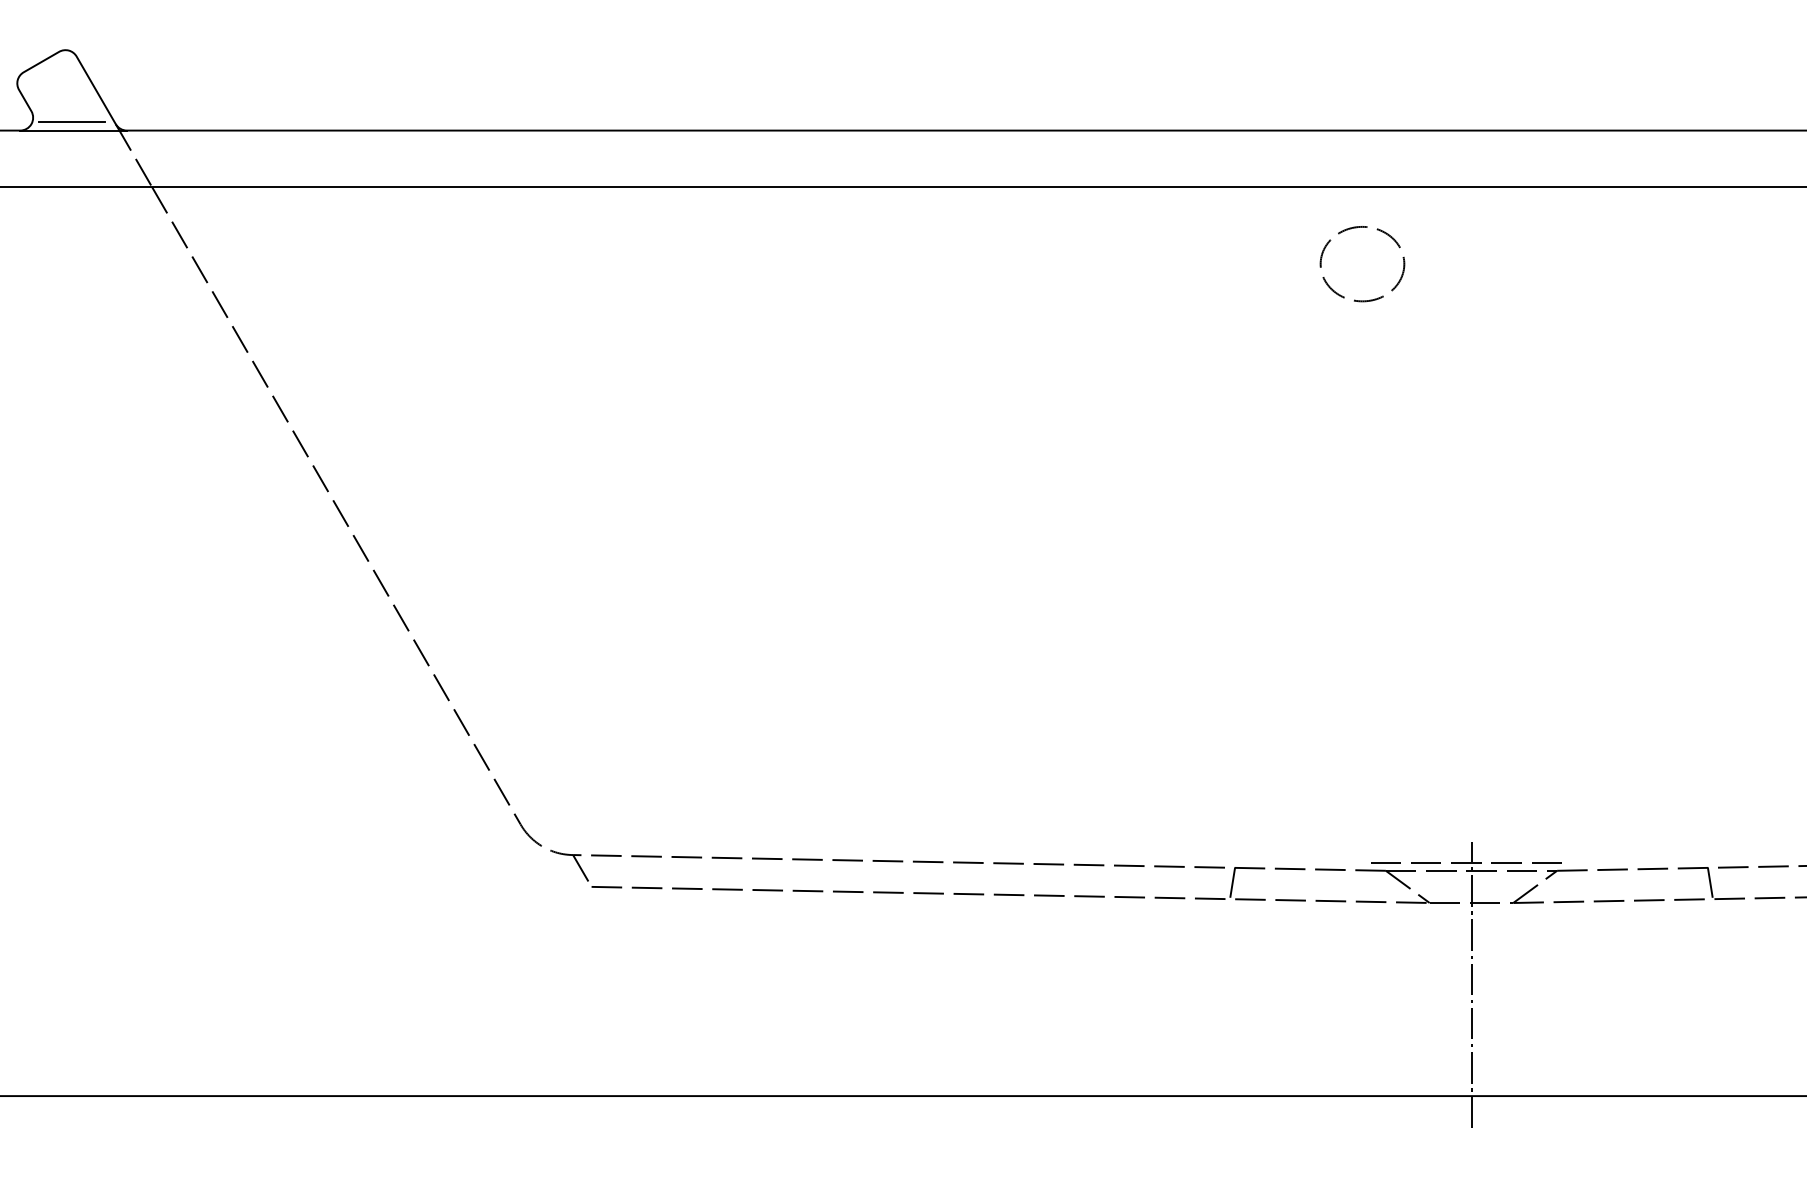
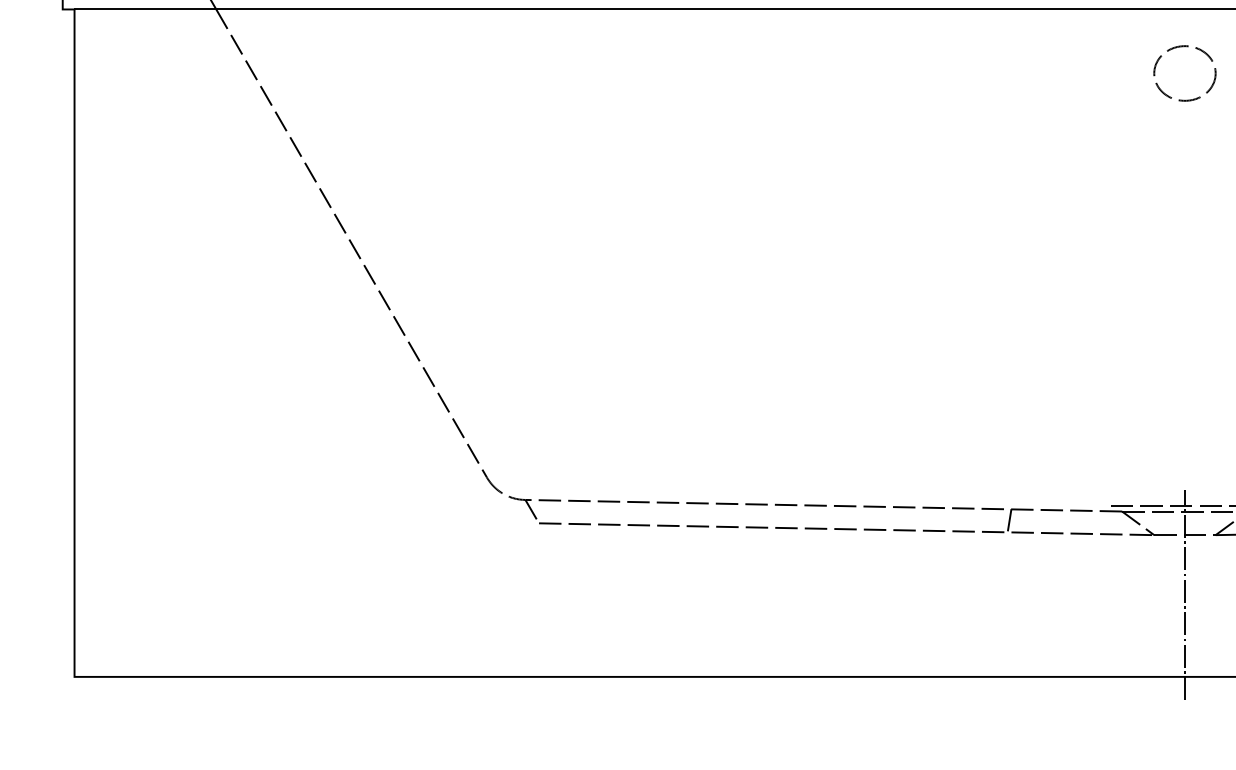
part: (1355, 299) -> (1179, 99), moved

